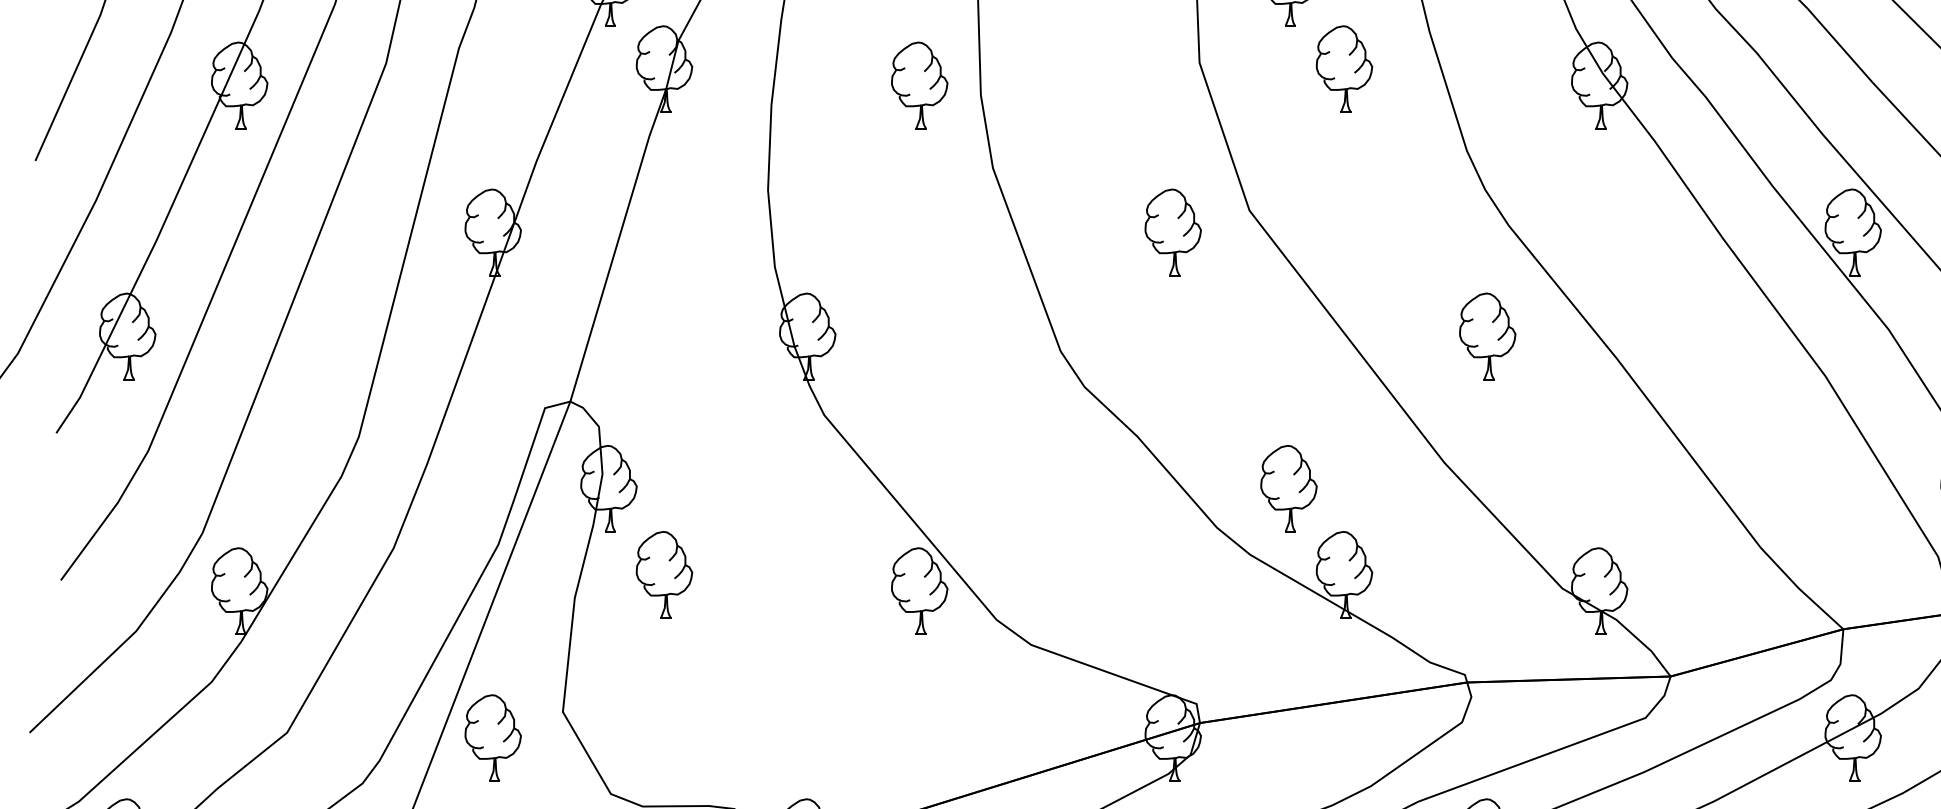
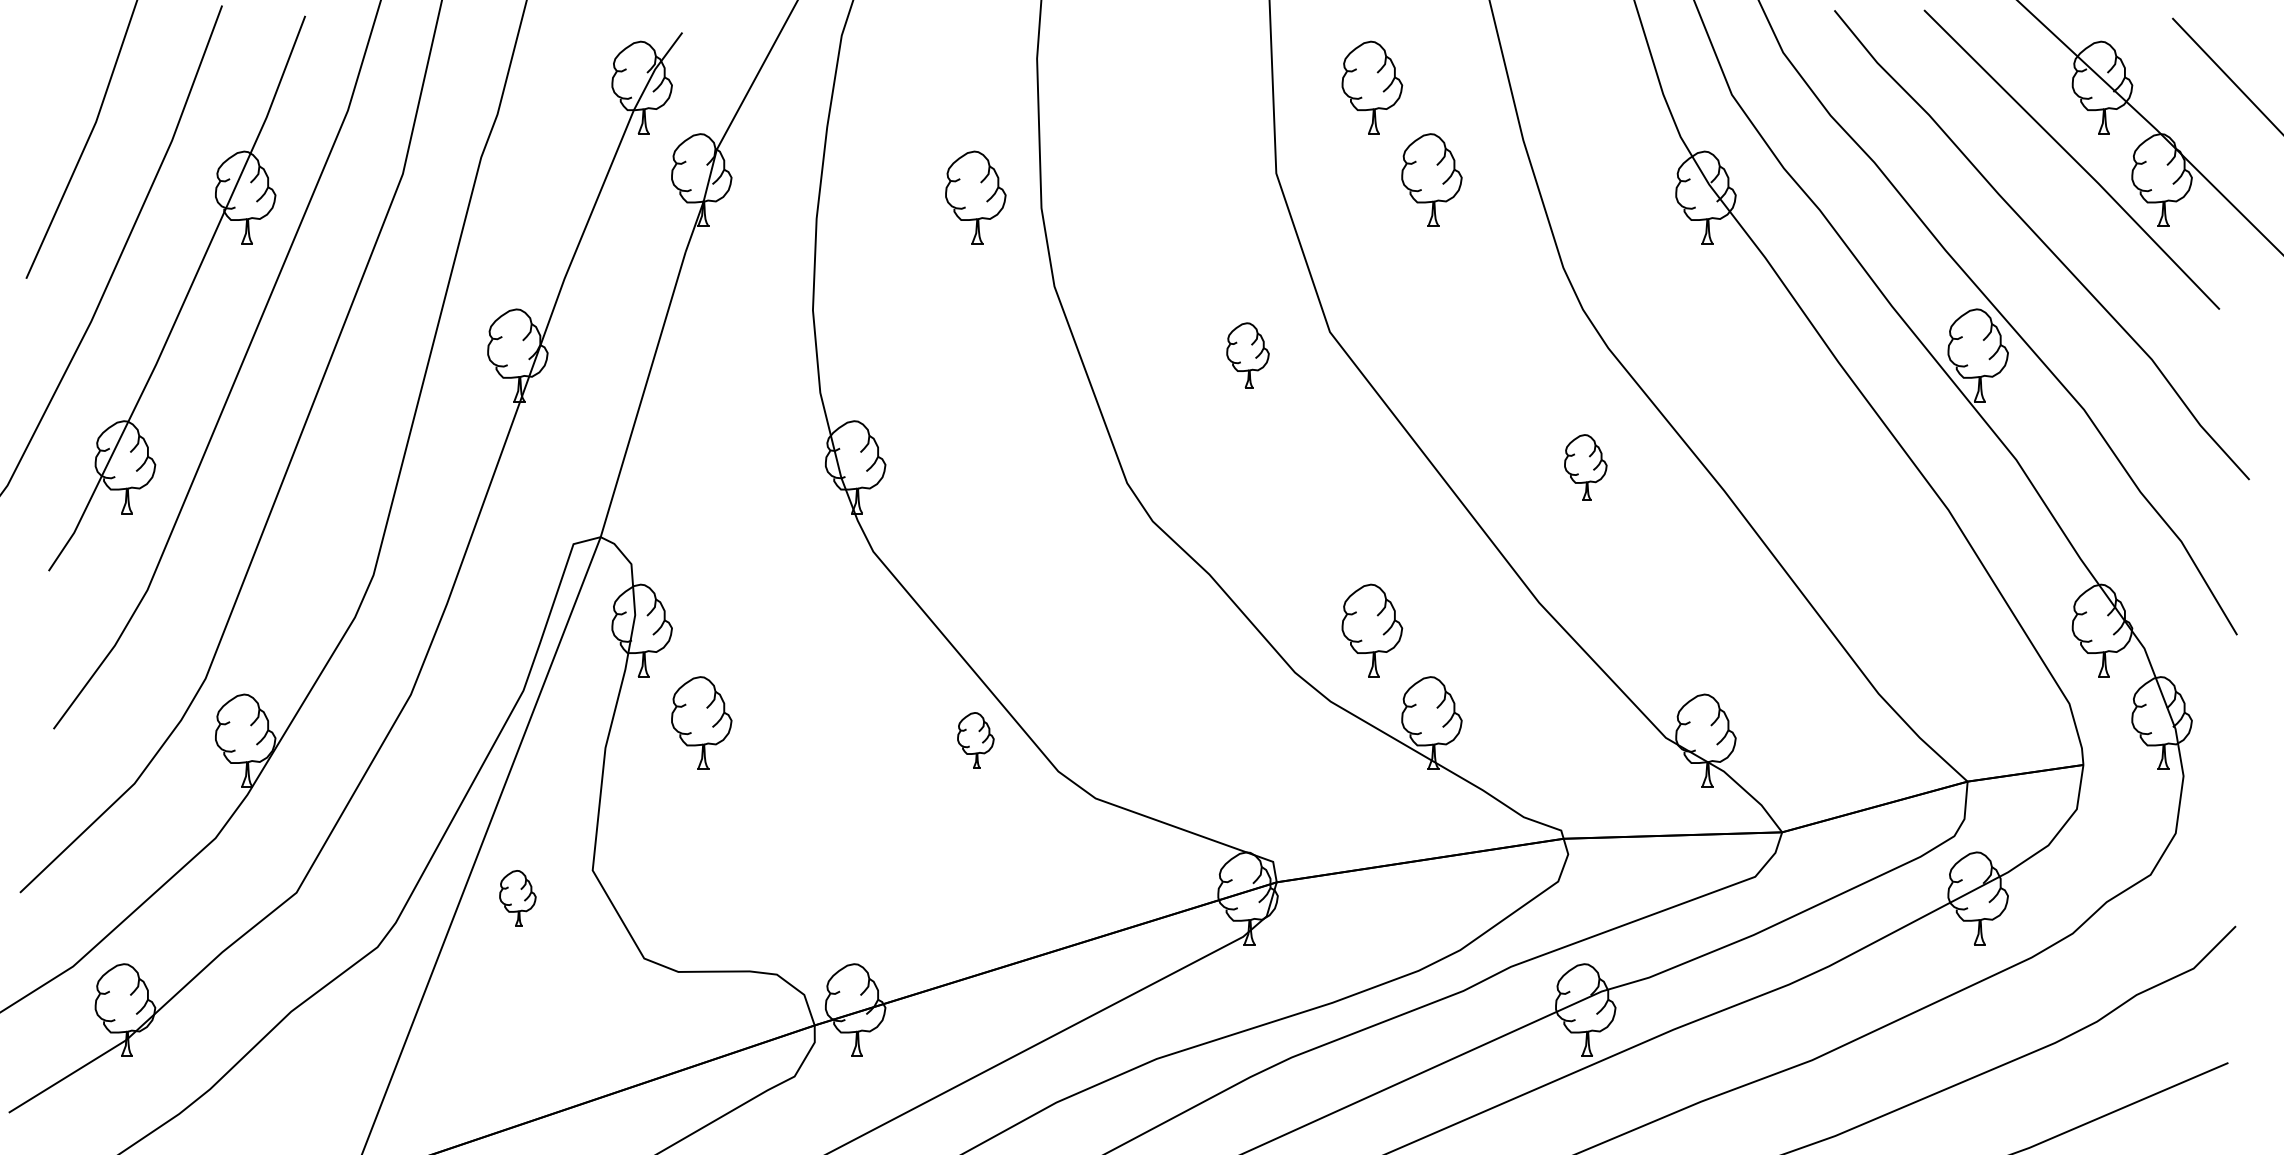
part: (1172, 232) -> (1247, 355), size x0.7
part: (1487, 336) -> (1585, 467), size x0.7
part: (919, 590) -> (975, 740), size x0.6
part: (492, 738) -> (517, 898), size x0.6

